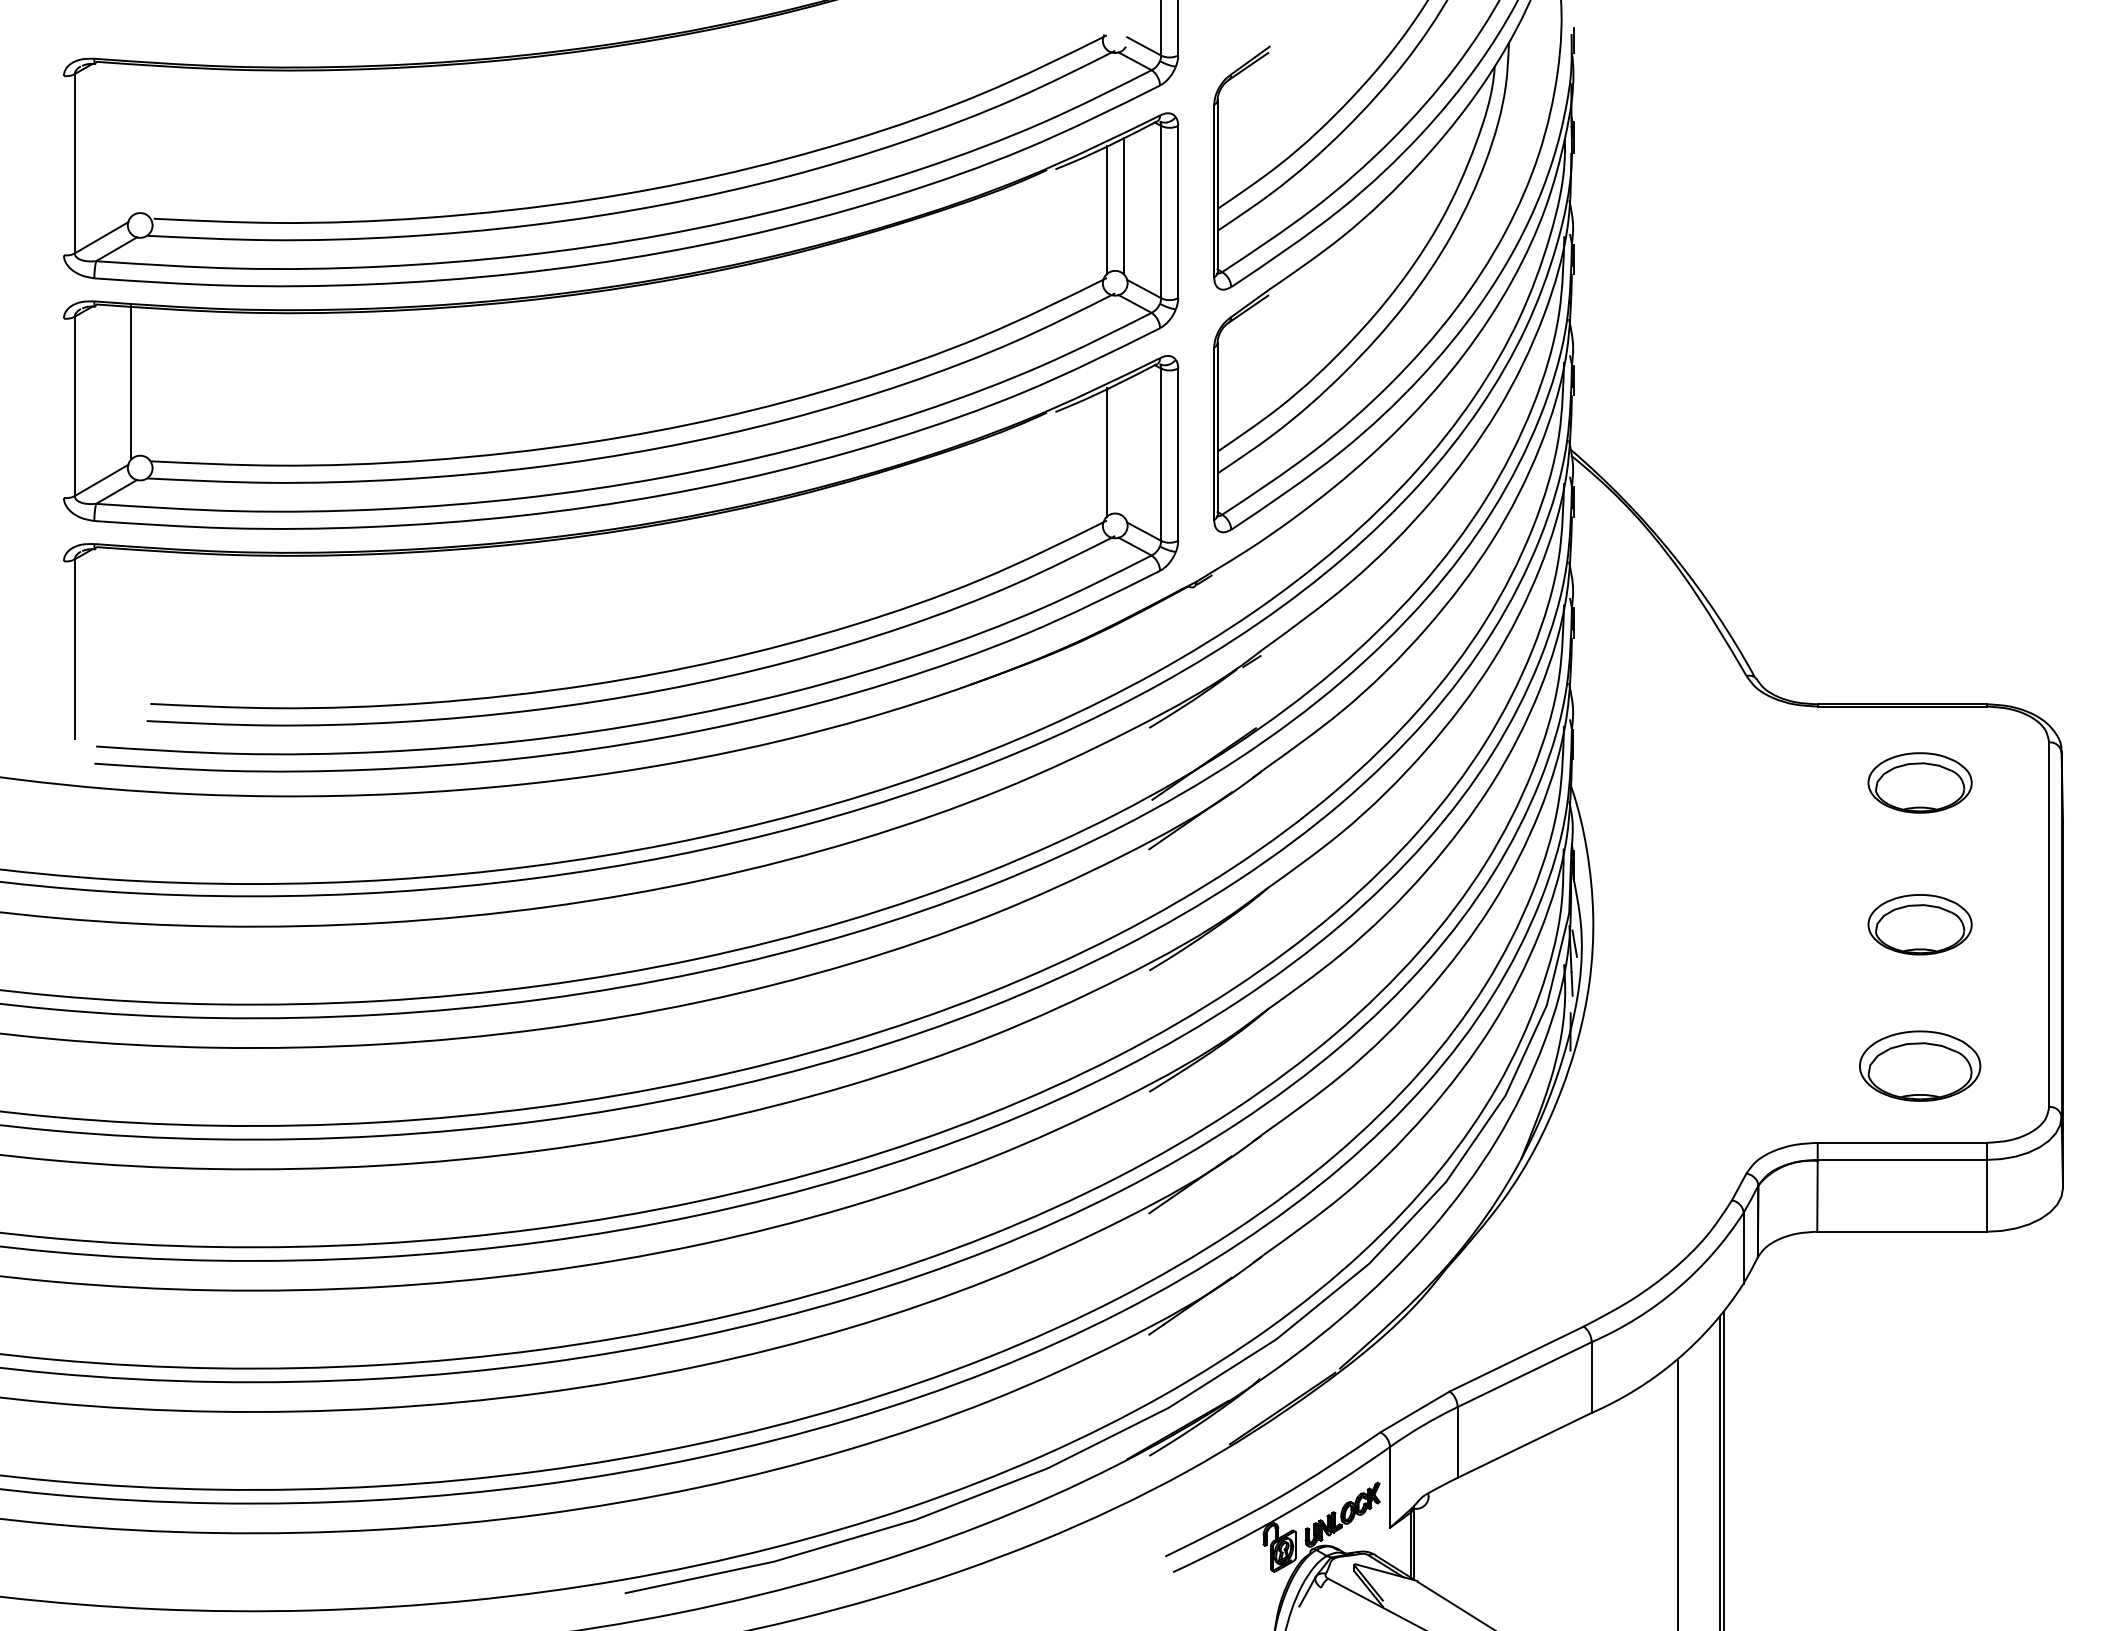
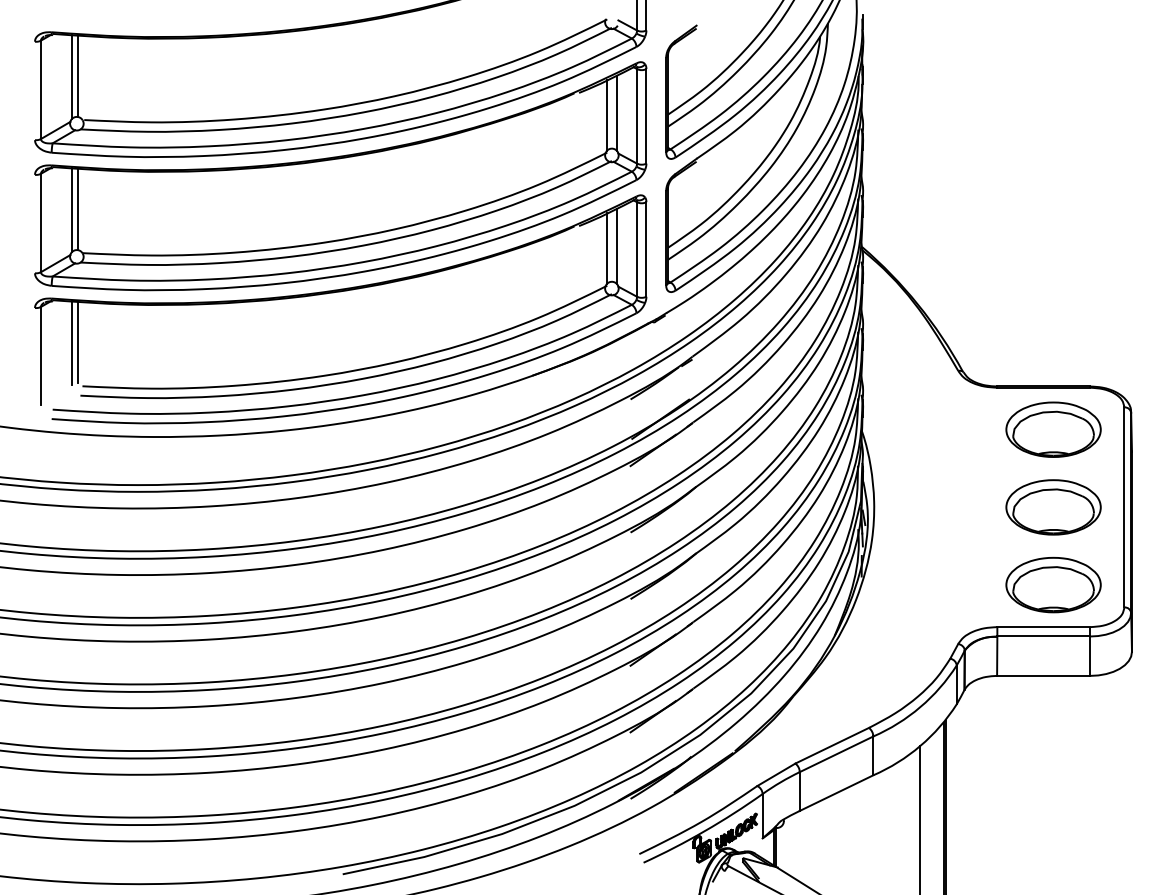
line: (132, 139) -> (72, 76), added
line: (141, 139) -> (77, 76), added
line: (141, 381) -> (77, 209), added
line: (1123, 447) -> (616, 245), added
line: (141, 624) -> (77, 342), added
line: (132, 625) -> (72, 343), added
part: (1920, 782) -> (1053, 429), size x1.67
part: (1920, 924) -> (1053, 507), size x1.67
part: (1920, 1065) -> (1053, 584), size x1.43

